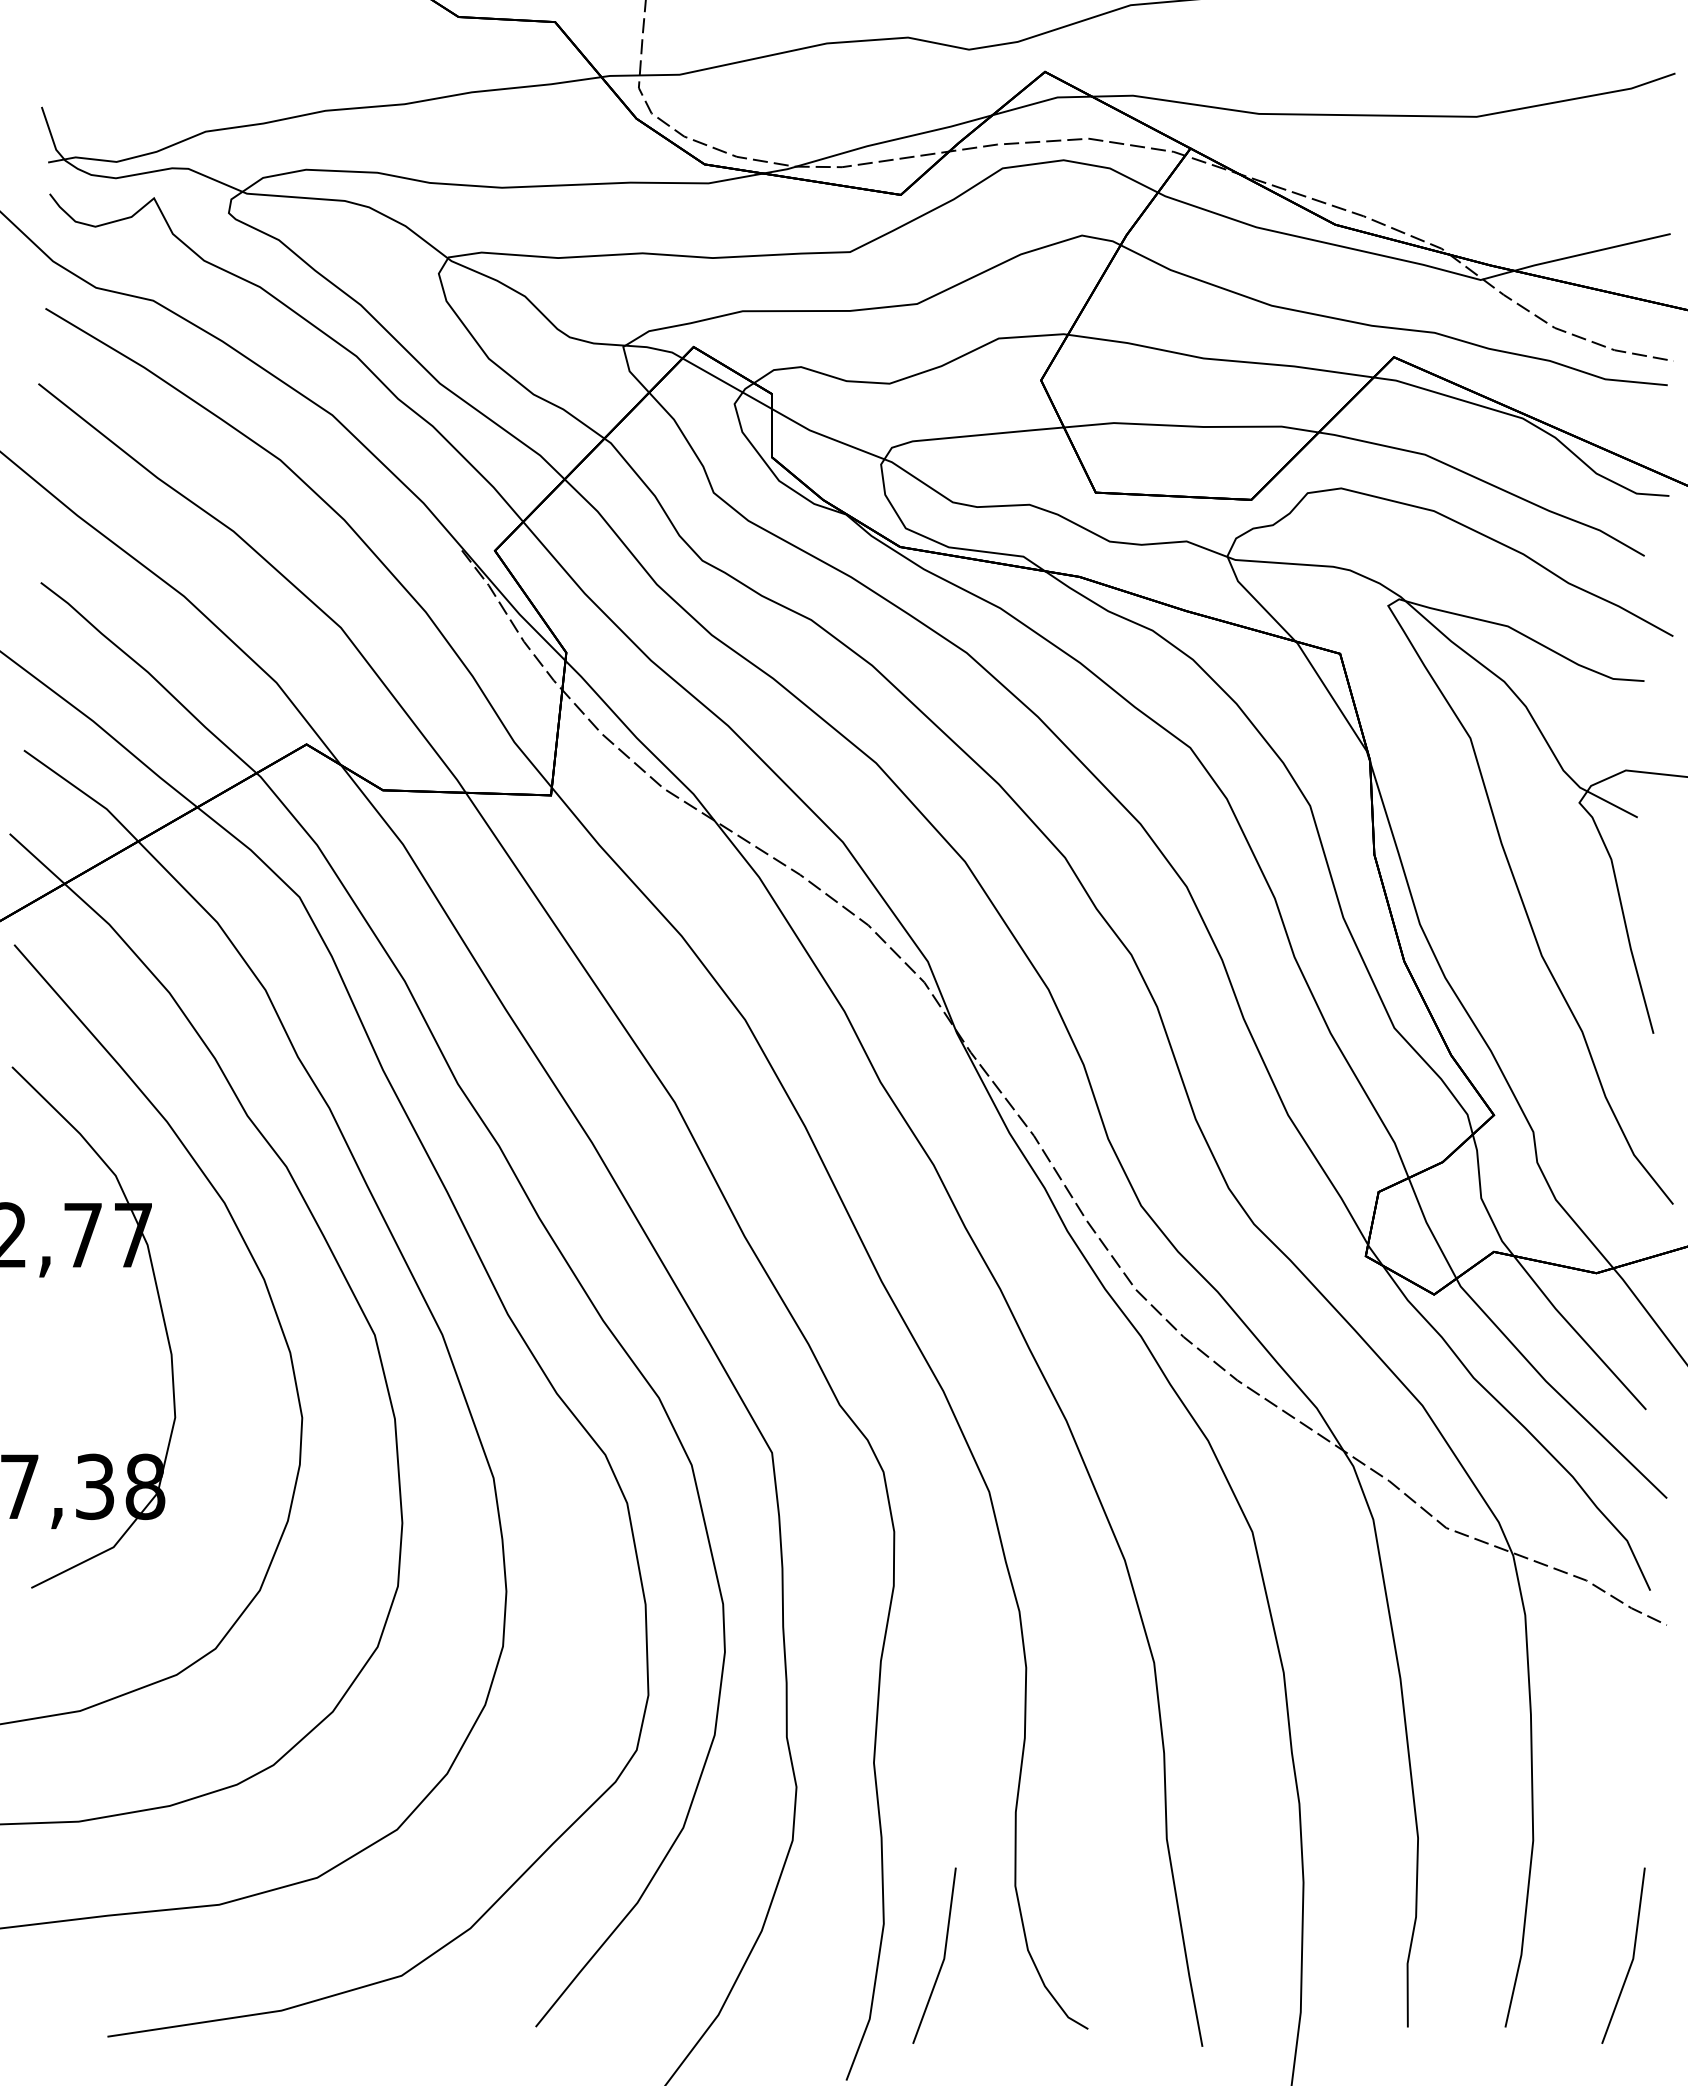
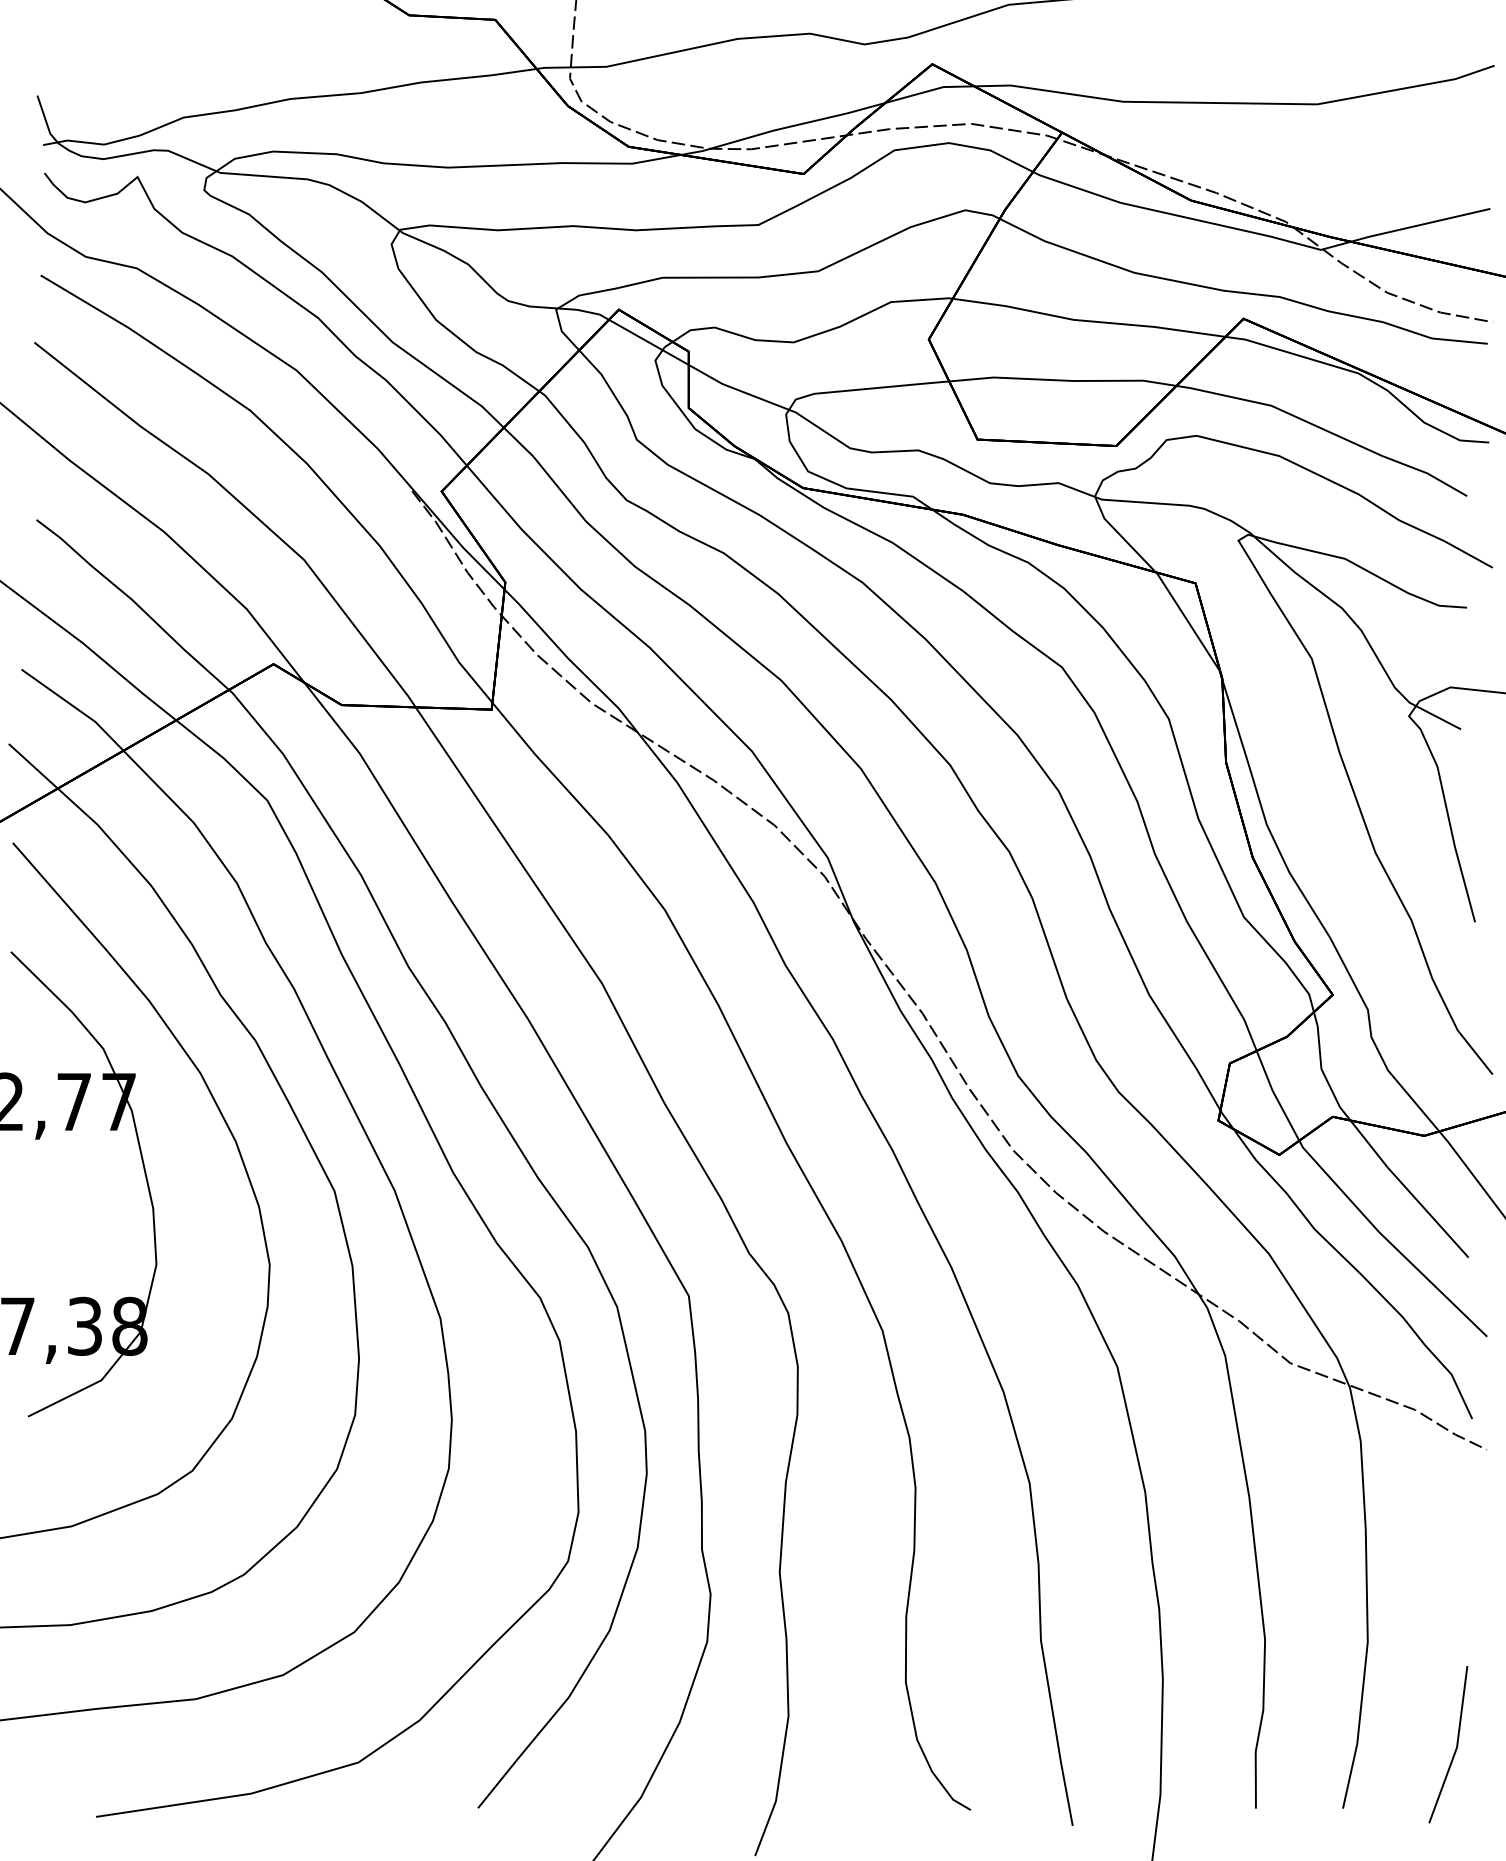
line: (943, 1955) -> (841, 1744), removed

